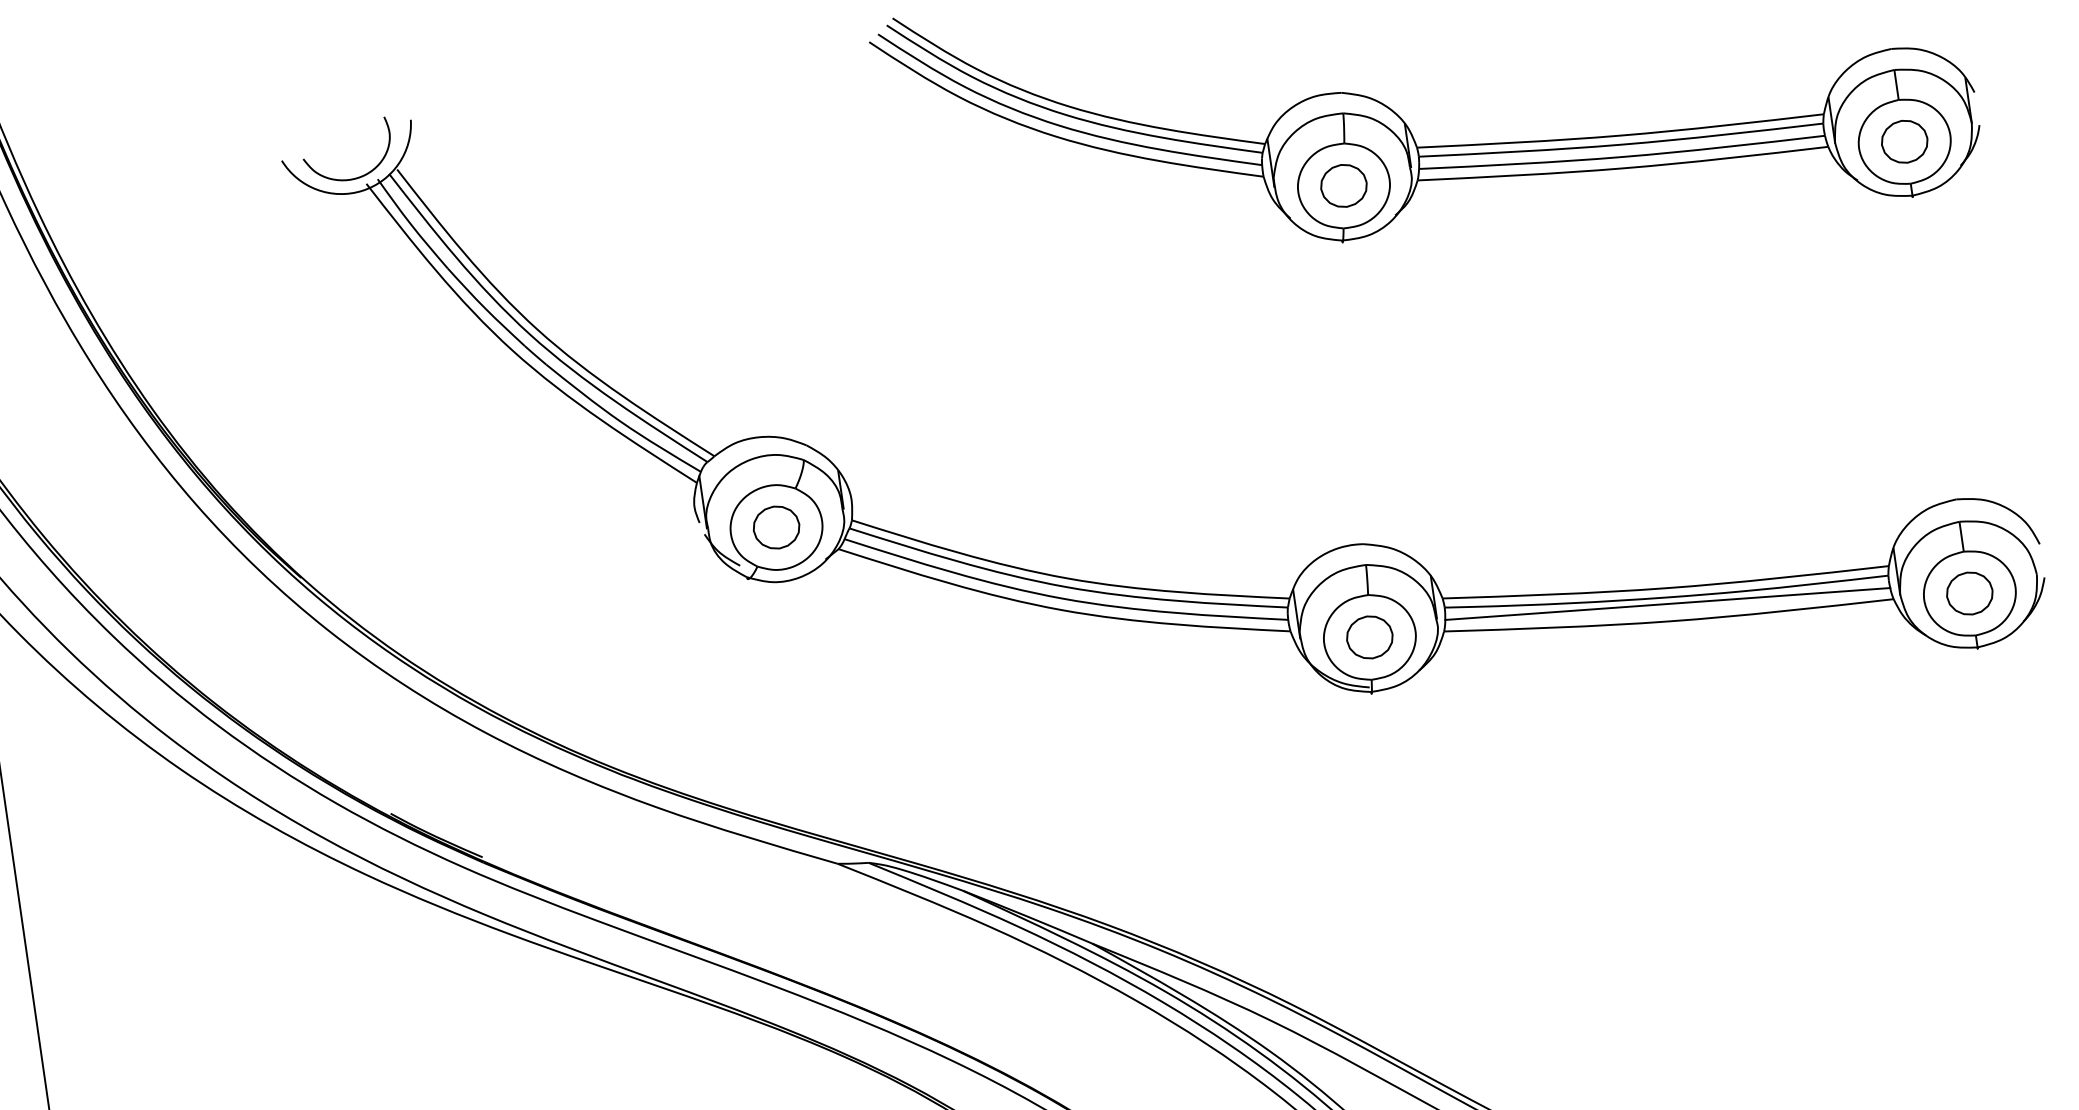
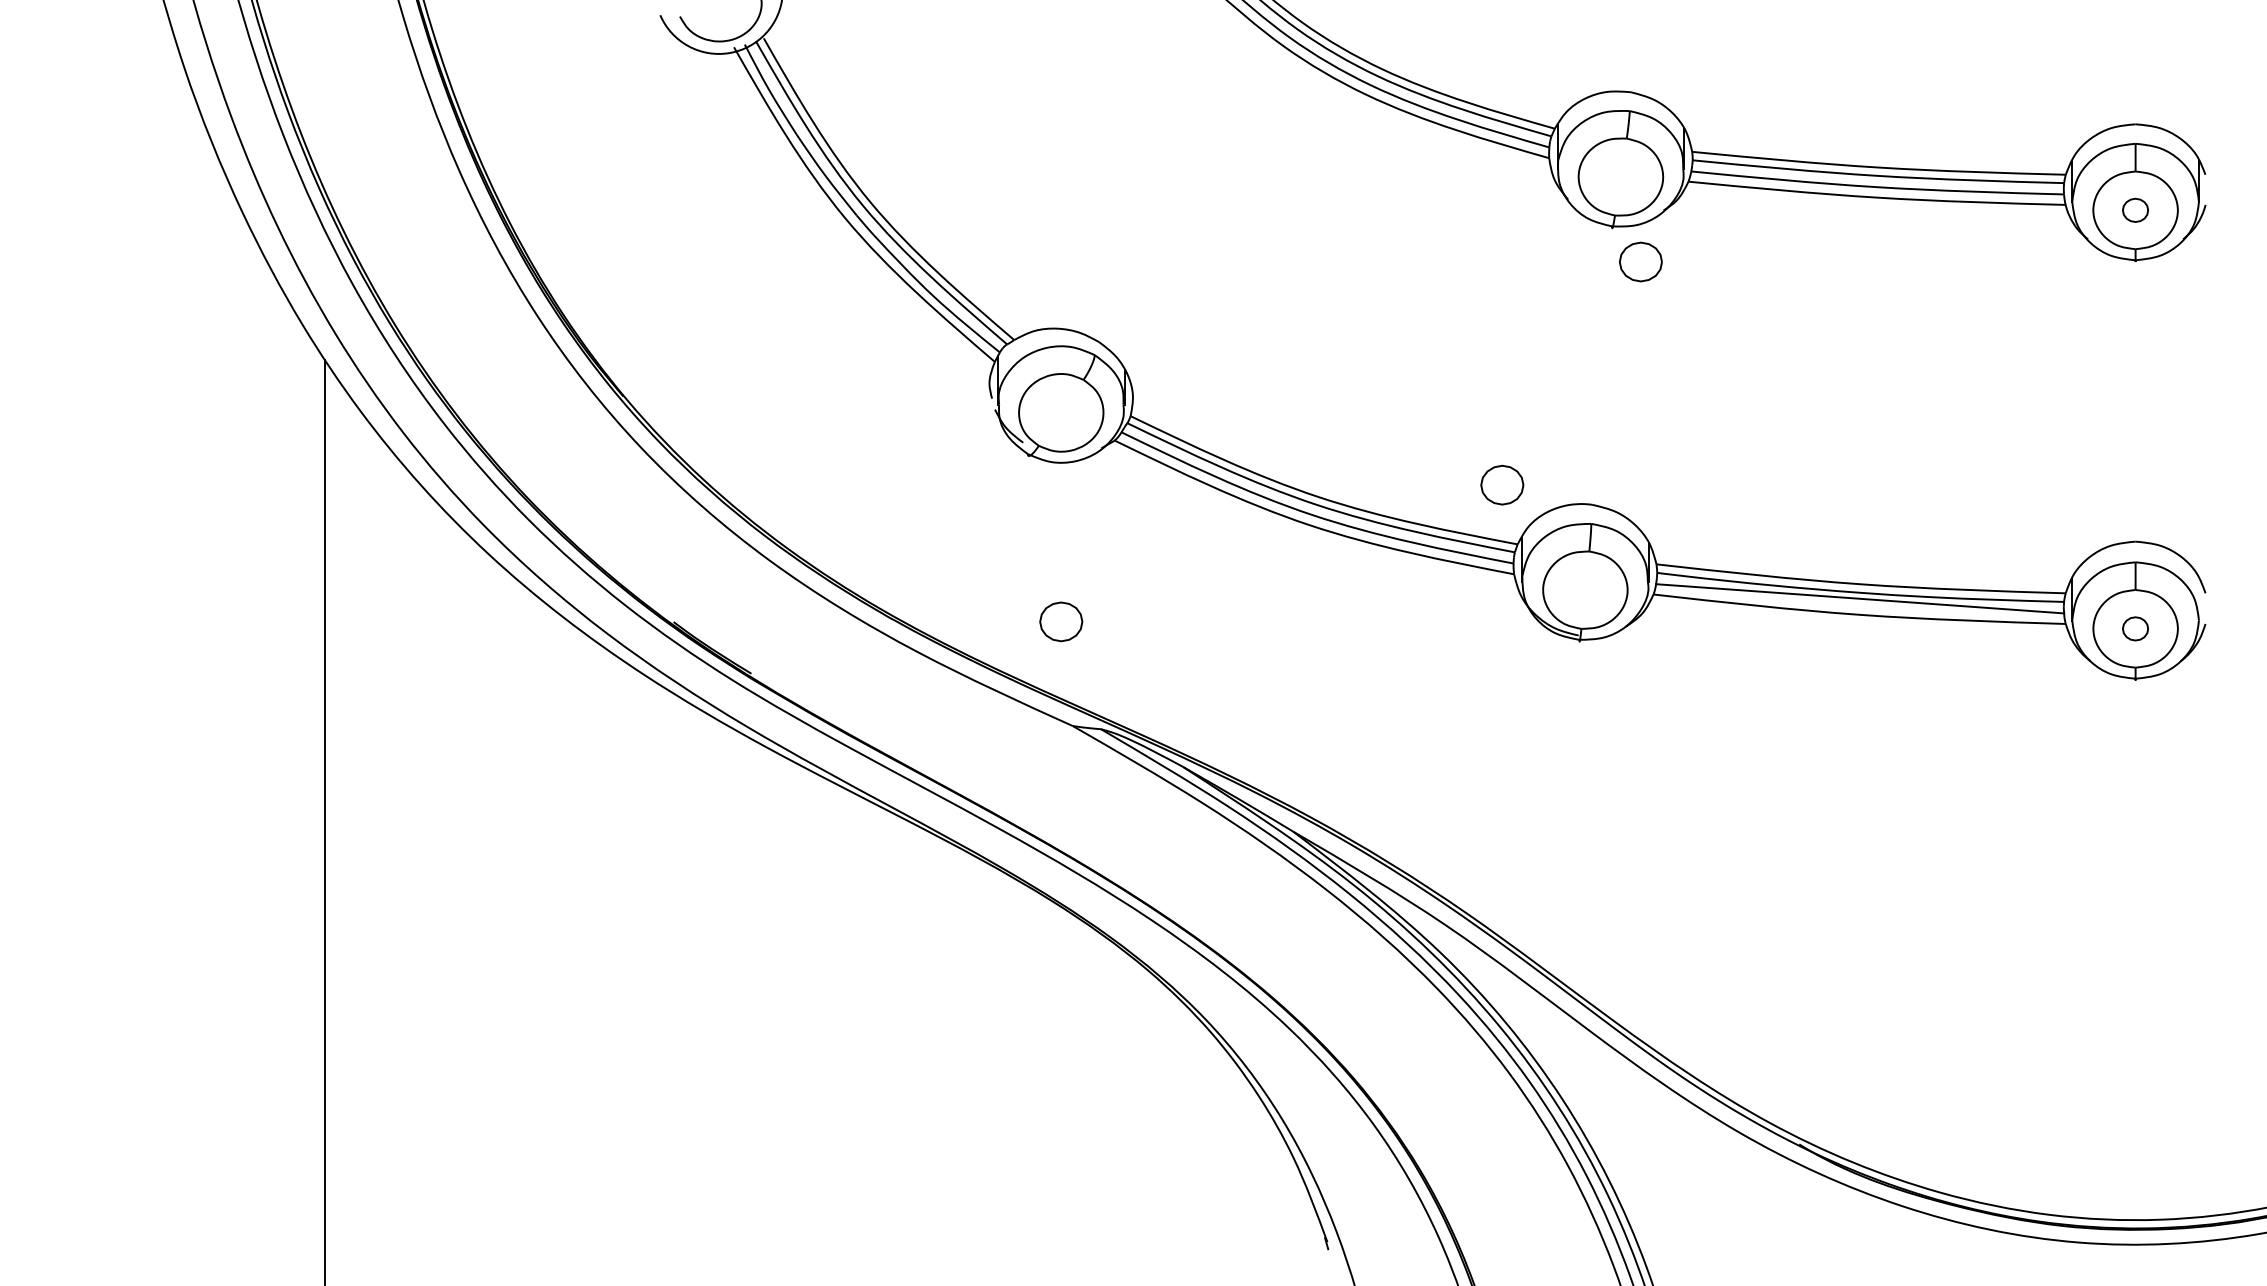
part: (1904, 142) -> (2135, 210), size x0.6
part: (1343, 185) -> (1640, 261), moved
part: (776, 527) -> (1061, 621), moved
part: (1969, 593) -> (2135, 628), size x0.6
part: (1369, 636) -> (1502, 484), moved

